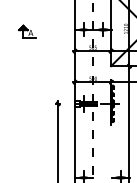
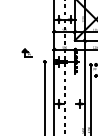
part: (25, 30) -> (26, 52), moved

